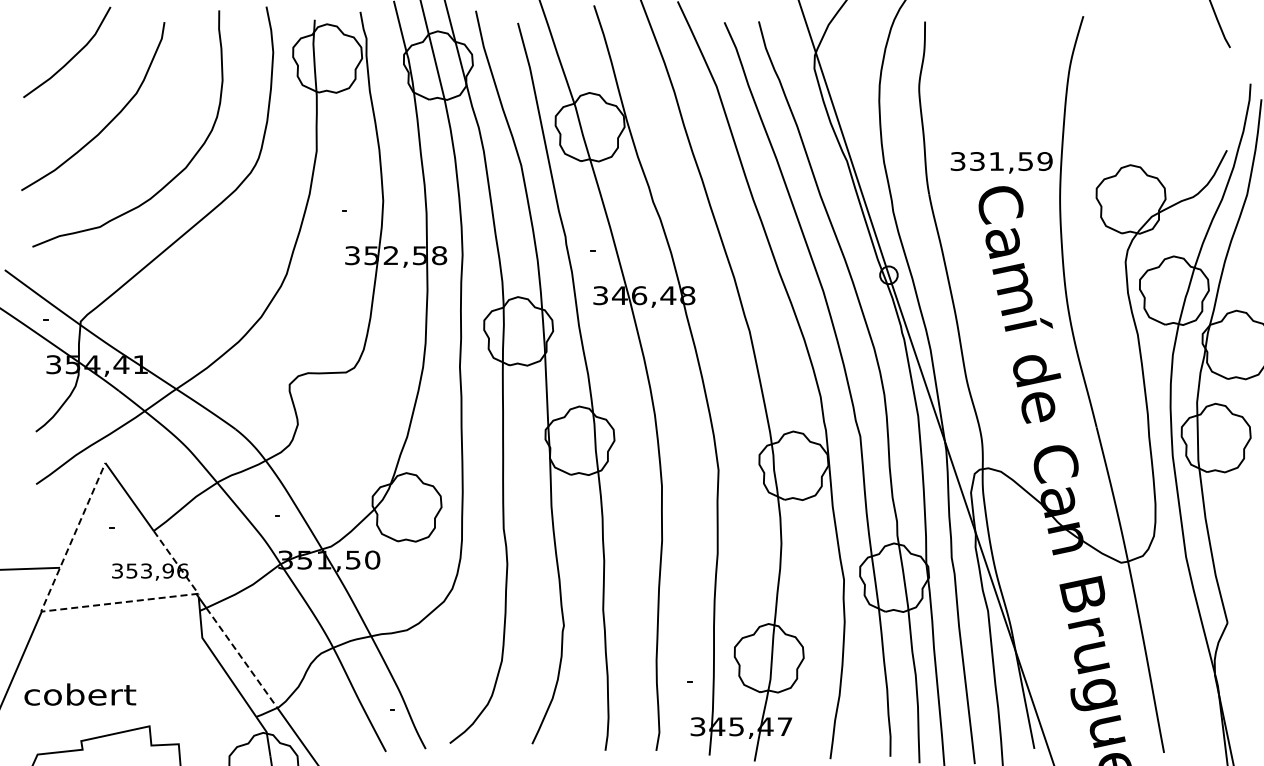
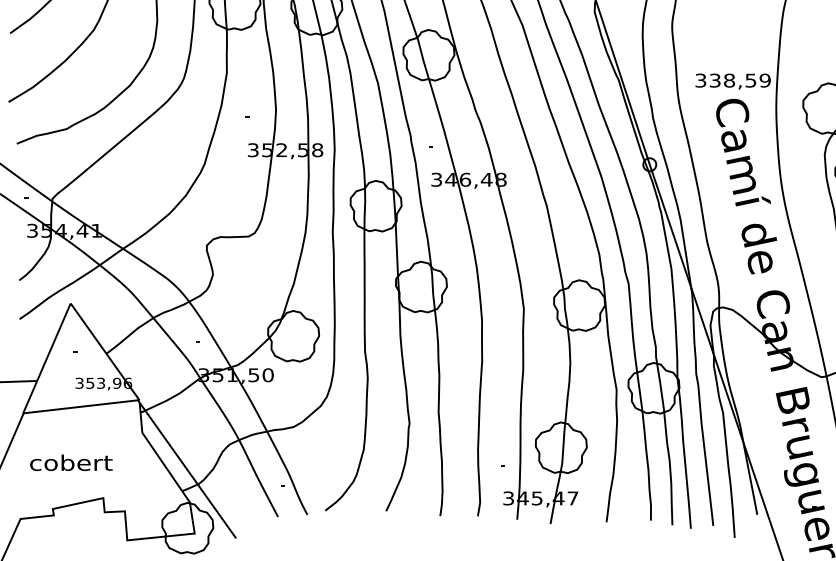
text: (996, 161) -> (729, 80), 331,59 -> 338,59
line: (77, 607) -> (50, 410), dashed -> solid
line: (242, 658) -> (172, 447), dashed -> solid
text: (80, 694) -> (71, 462), moved

